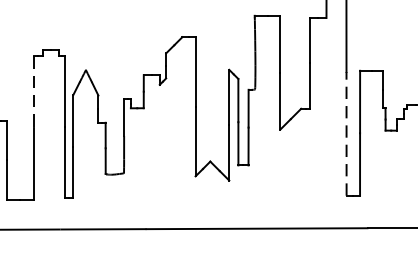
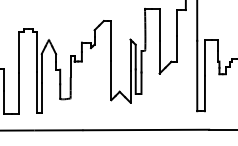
line: (34, 92) -> (19, 52), dashed -> solid
line: (346, 132) -> (197, 75), dashed -> solid

